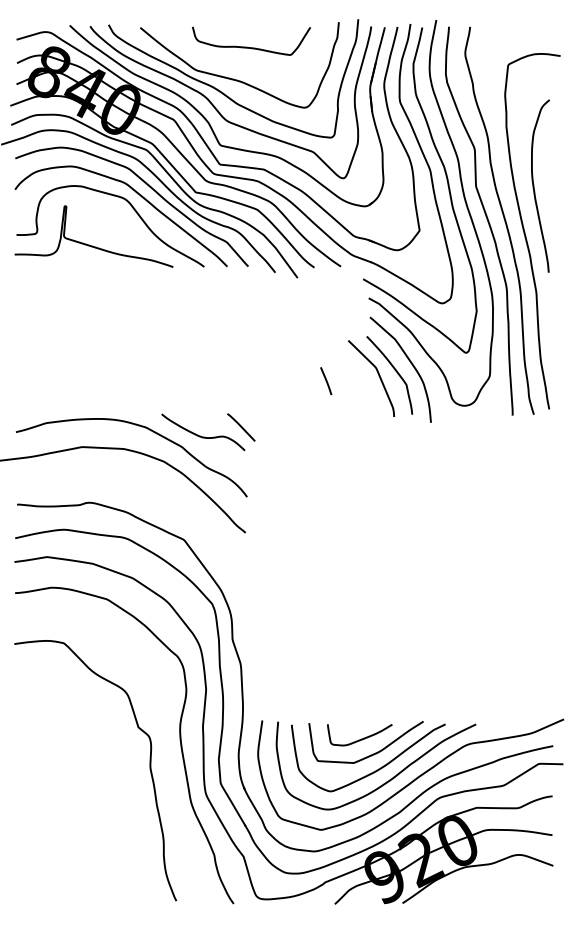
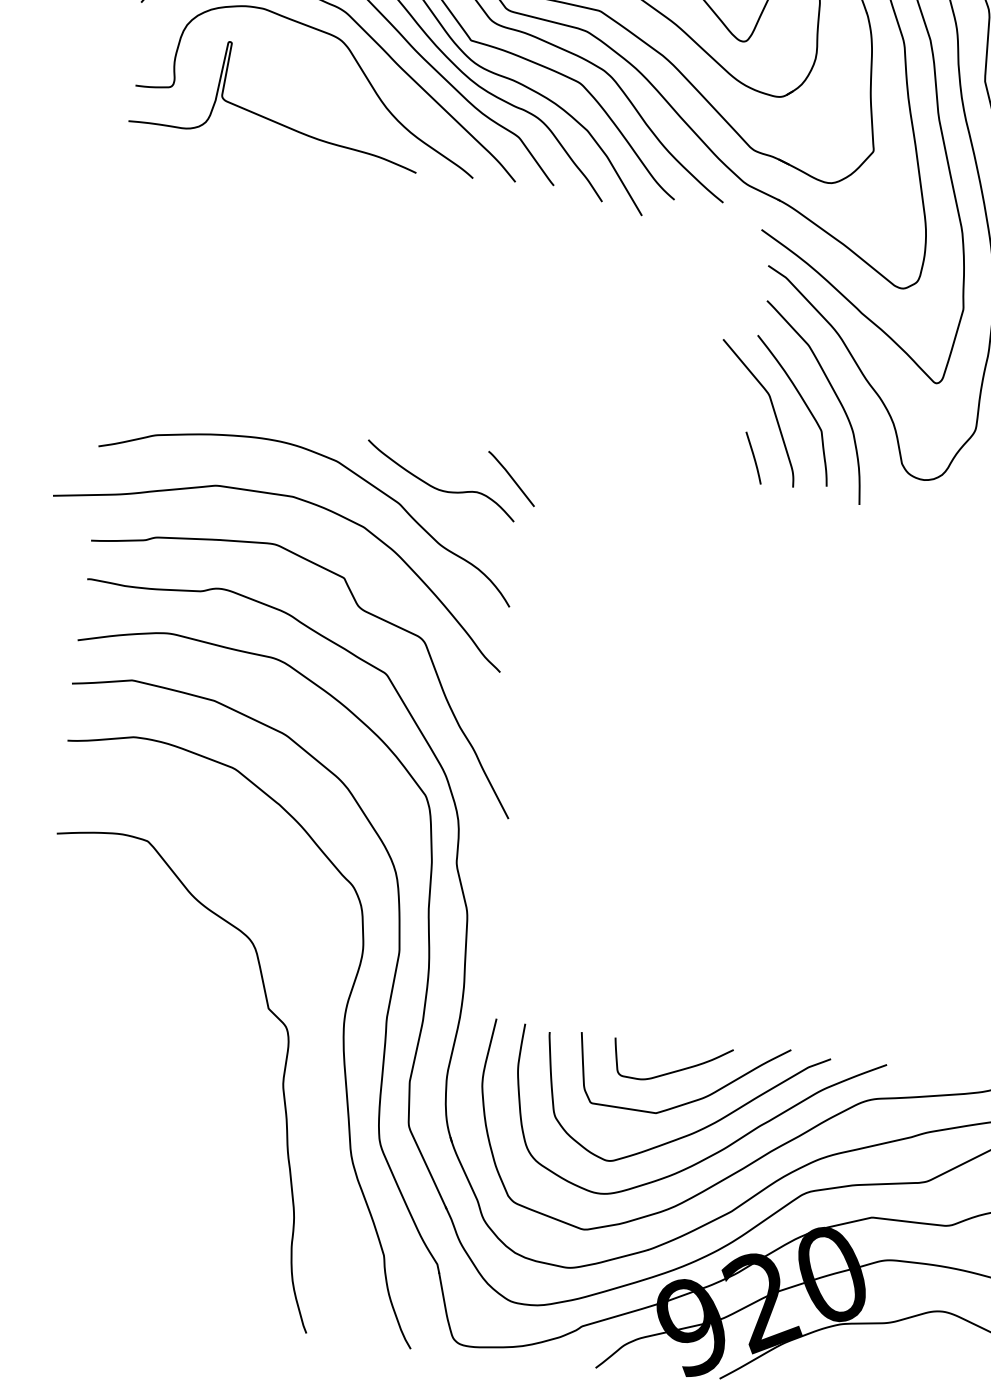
line: (326, 381) -> (754, 458), moved
curve: (164, 505) -> (356, 607), added

